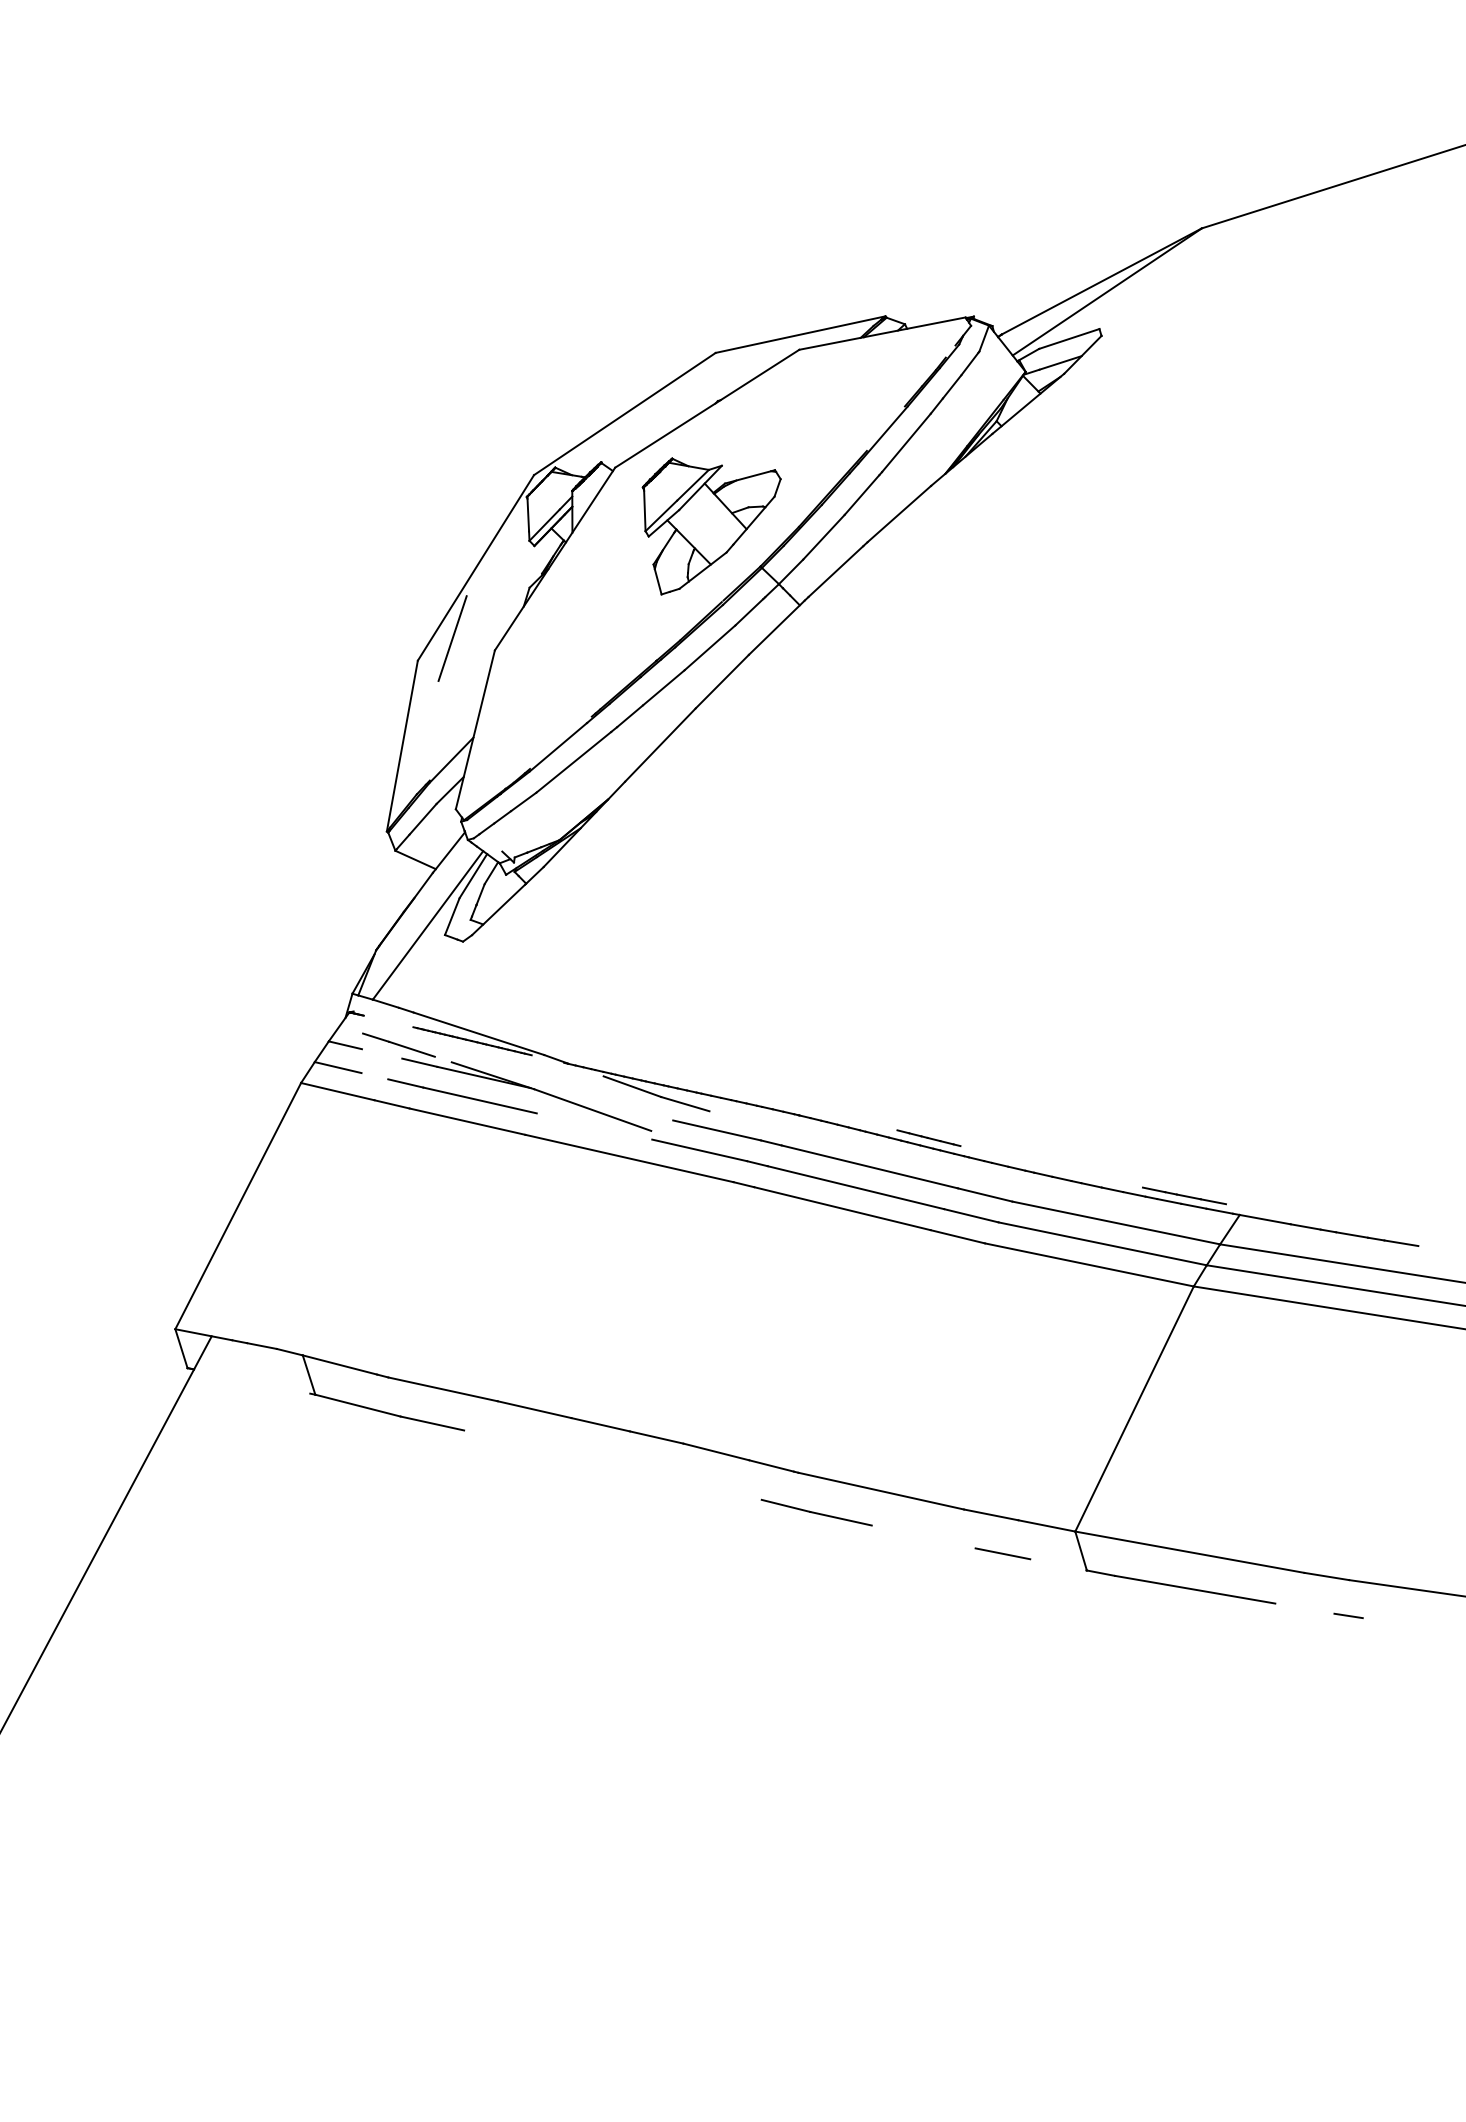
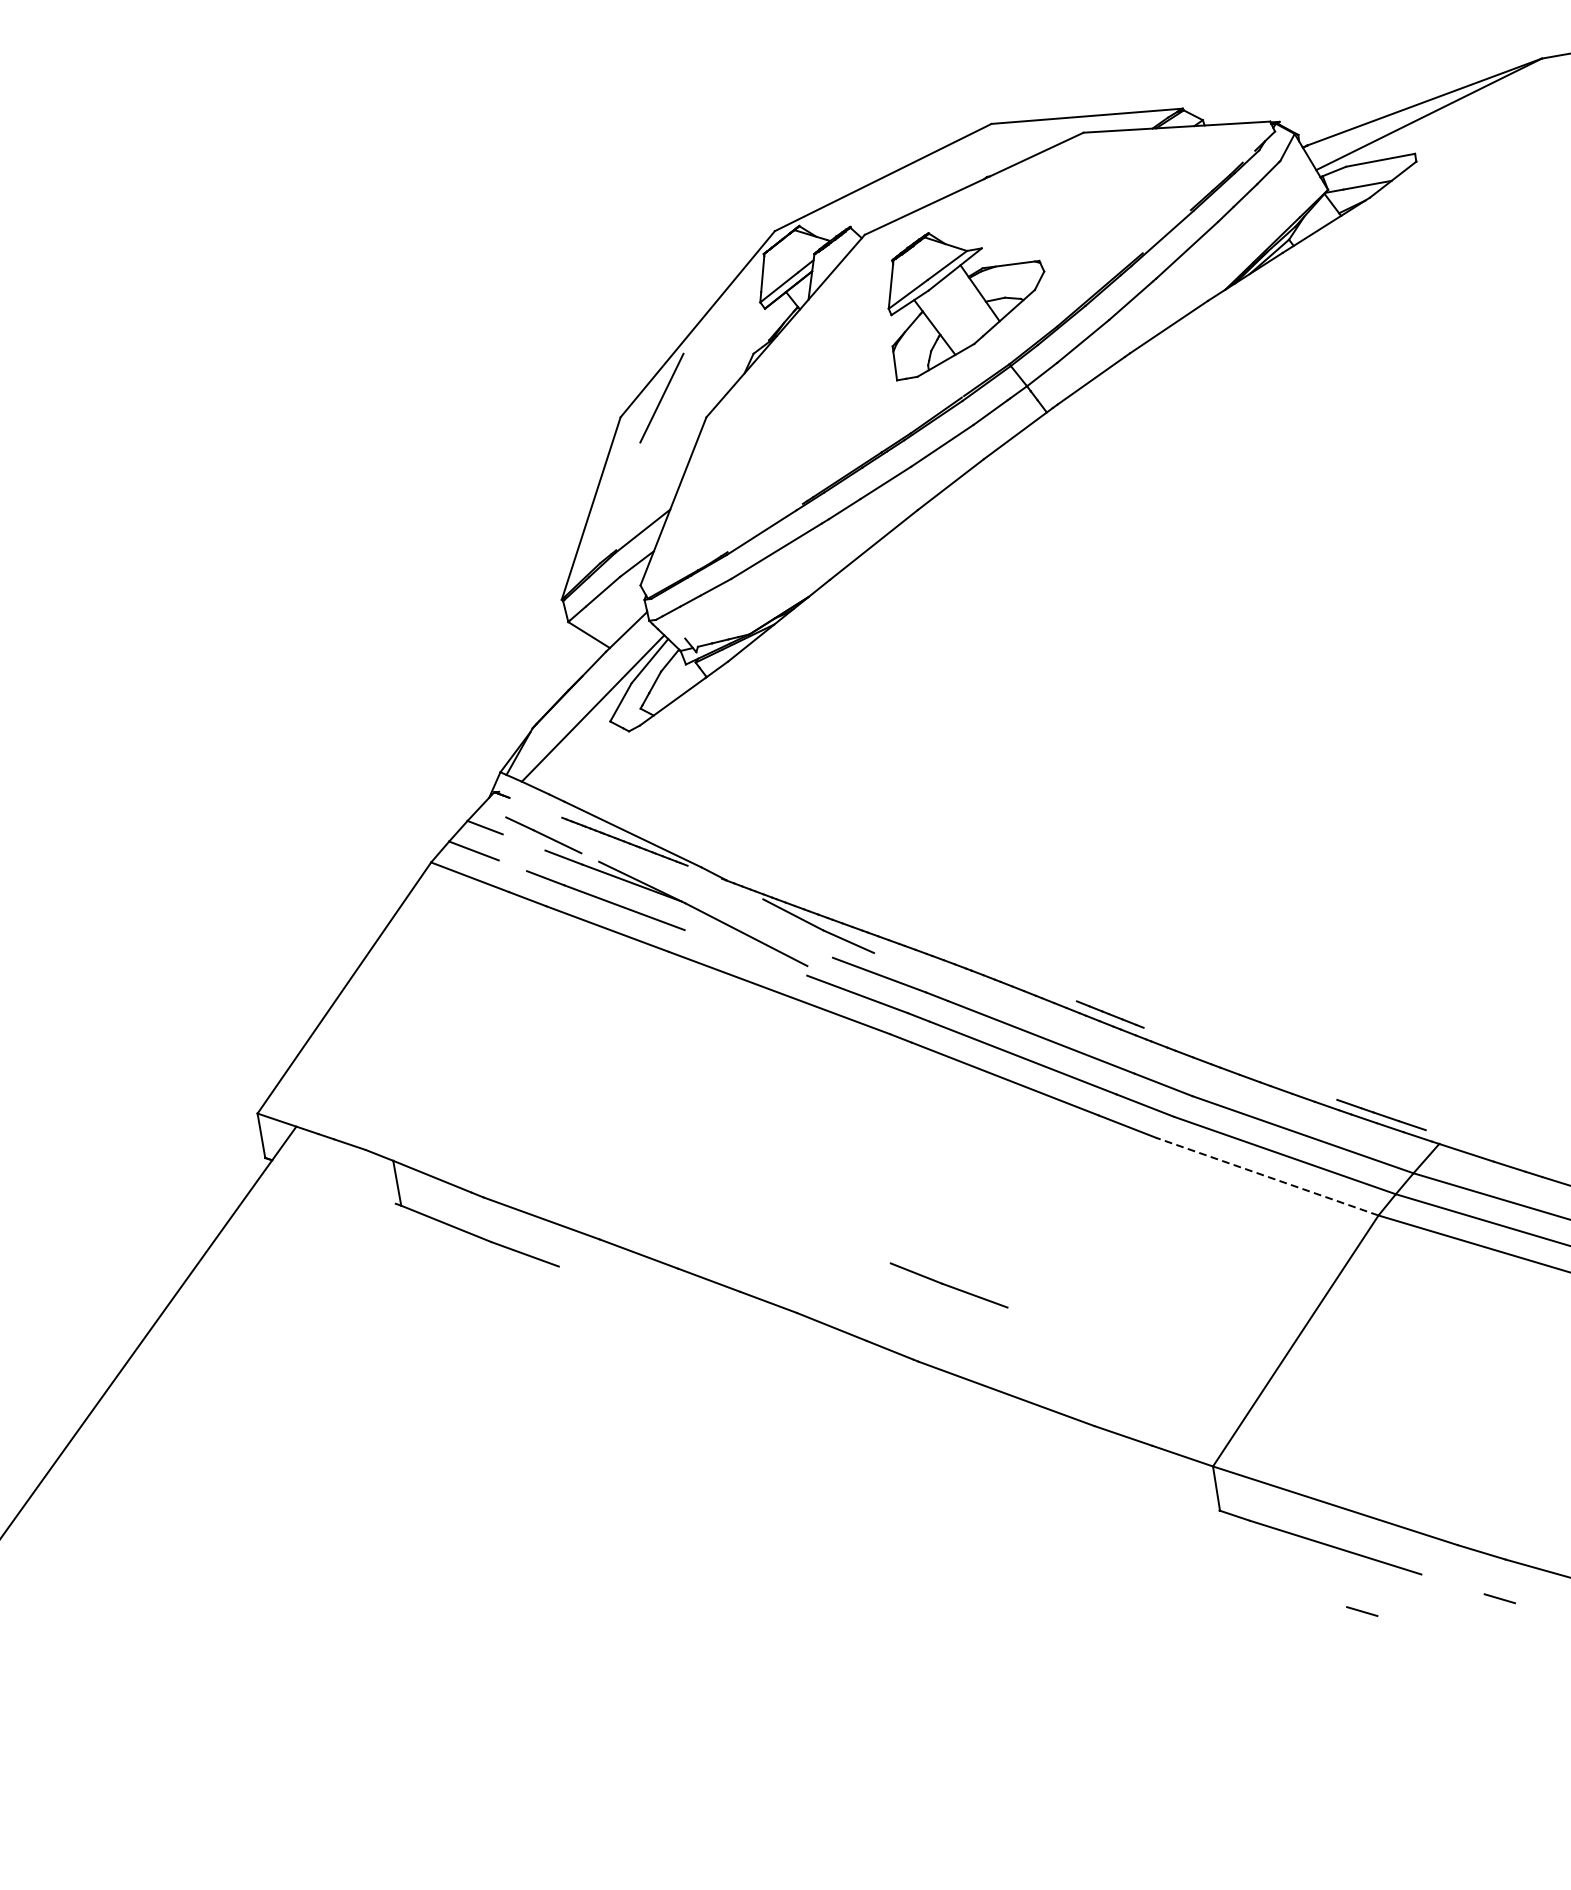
line: (1089, 1264) -> (1267, 1176), solid -> dashed
line: (816, 1512) -> (948, 1285), moved
line: (1002, 1553) -> (1130, 1479), removed
line: (1226, 1643) -> (1362, 1611), added

